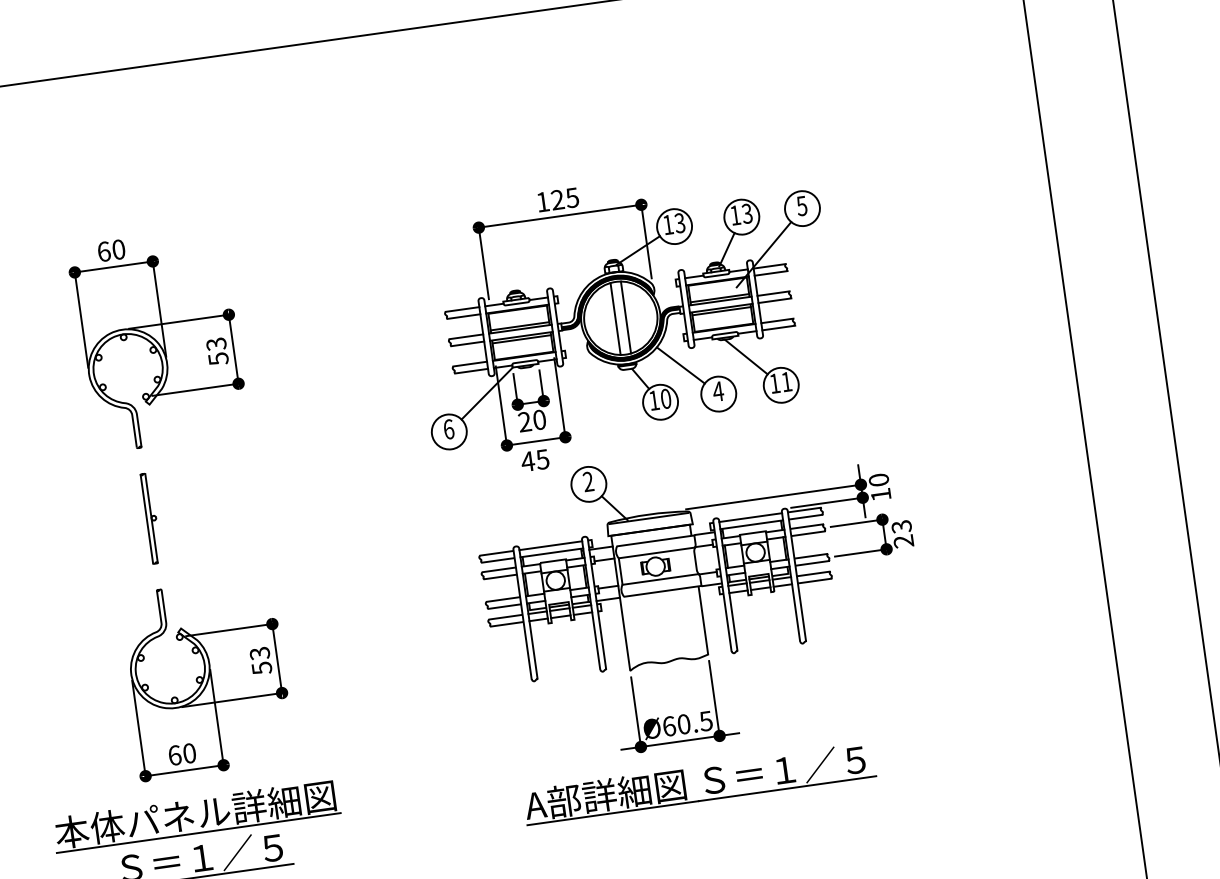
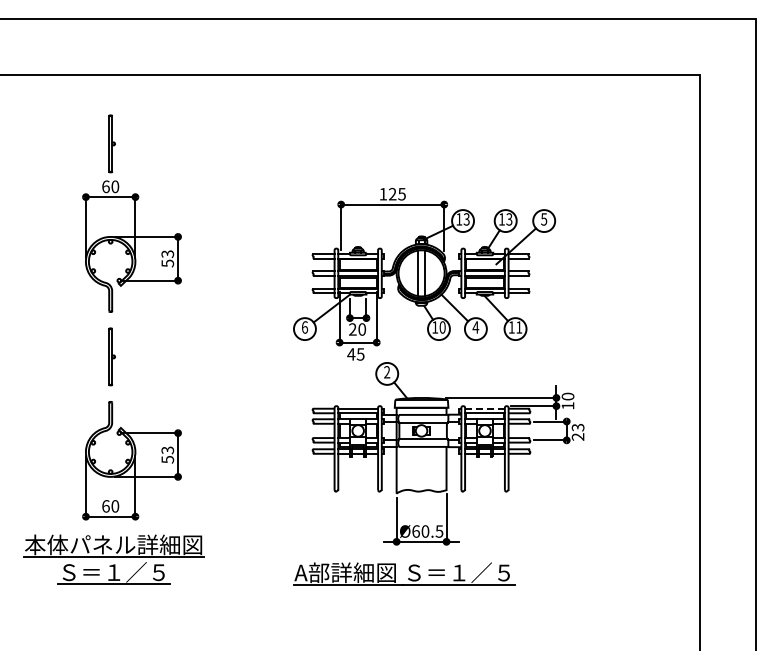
part: (103, 182) -> (111, 143), added
line: (749, 517) -> (484, 408), solid -> dashed
part: (698, 783) -> (404, 573), moved

